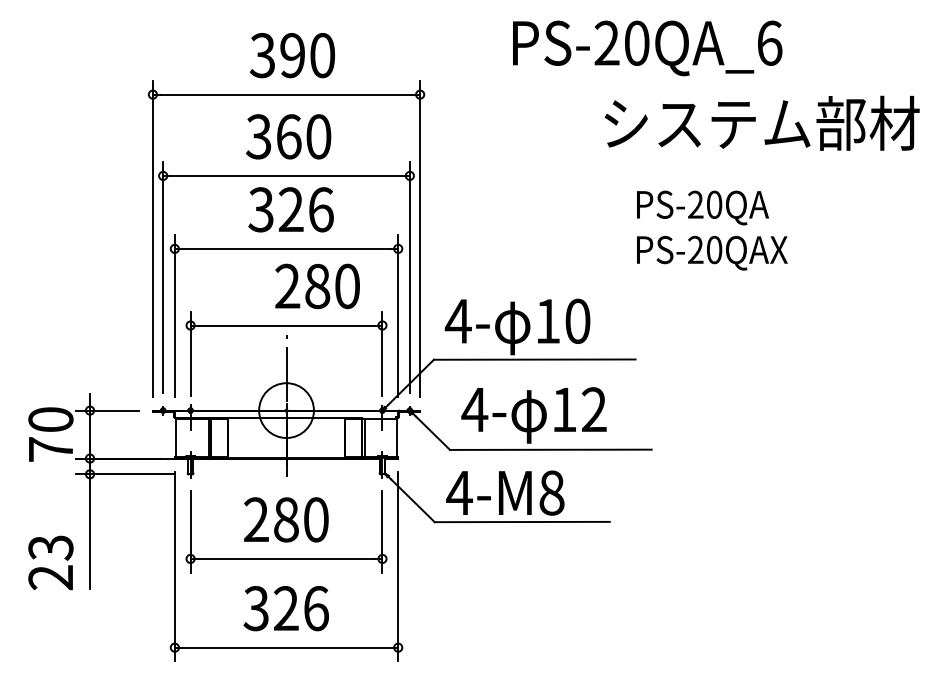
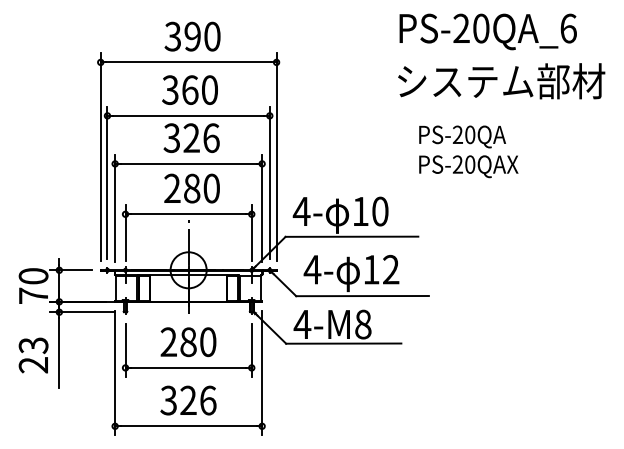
text: (646, 47) -> (487, 31), moved
text: (316, 286) -> (191, 188), moved
text: (50, 562) -> (33, 355), moved

